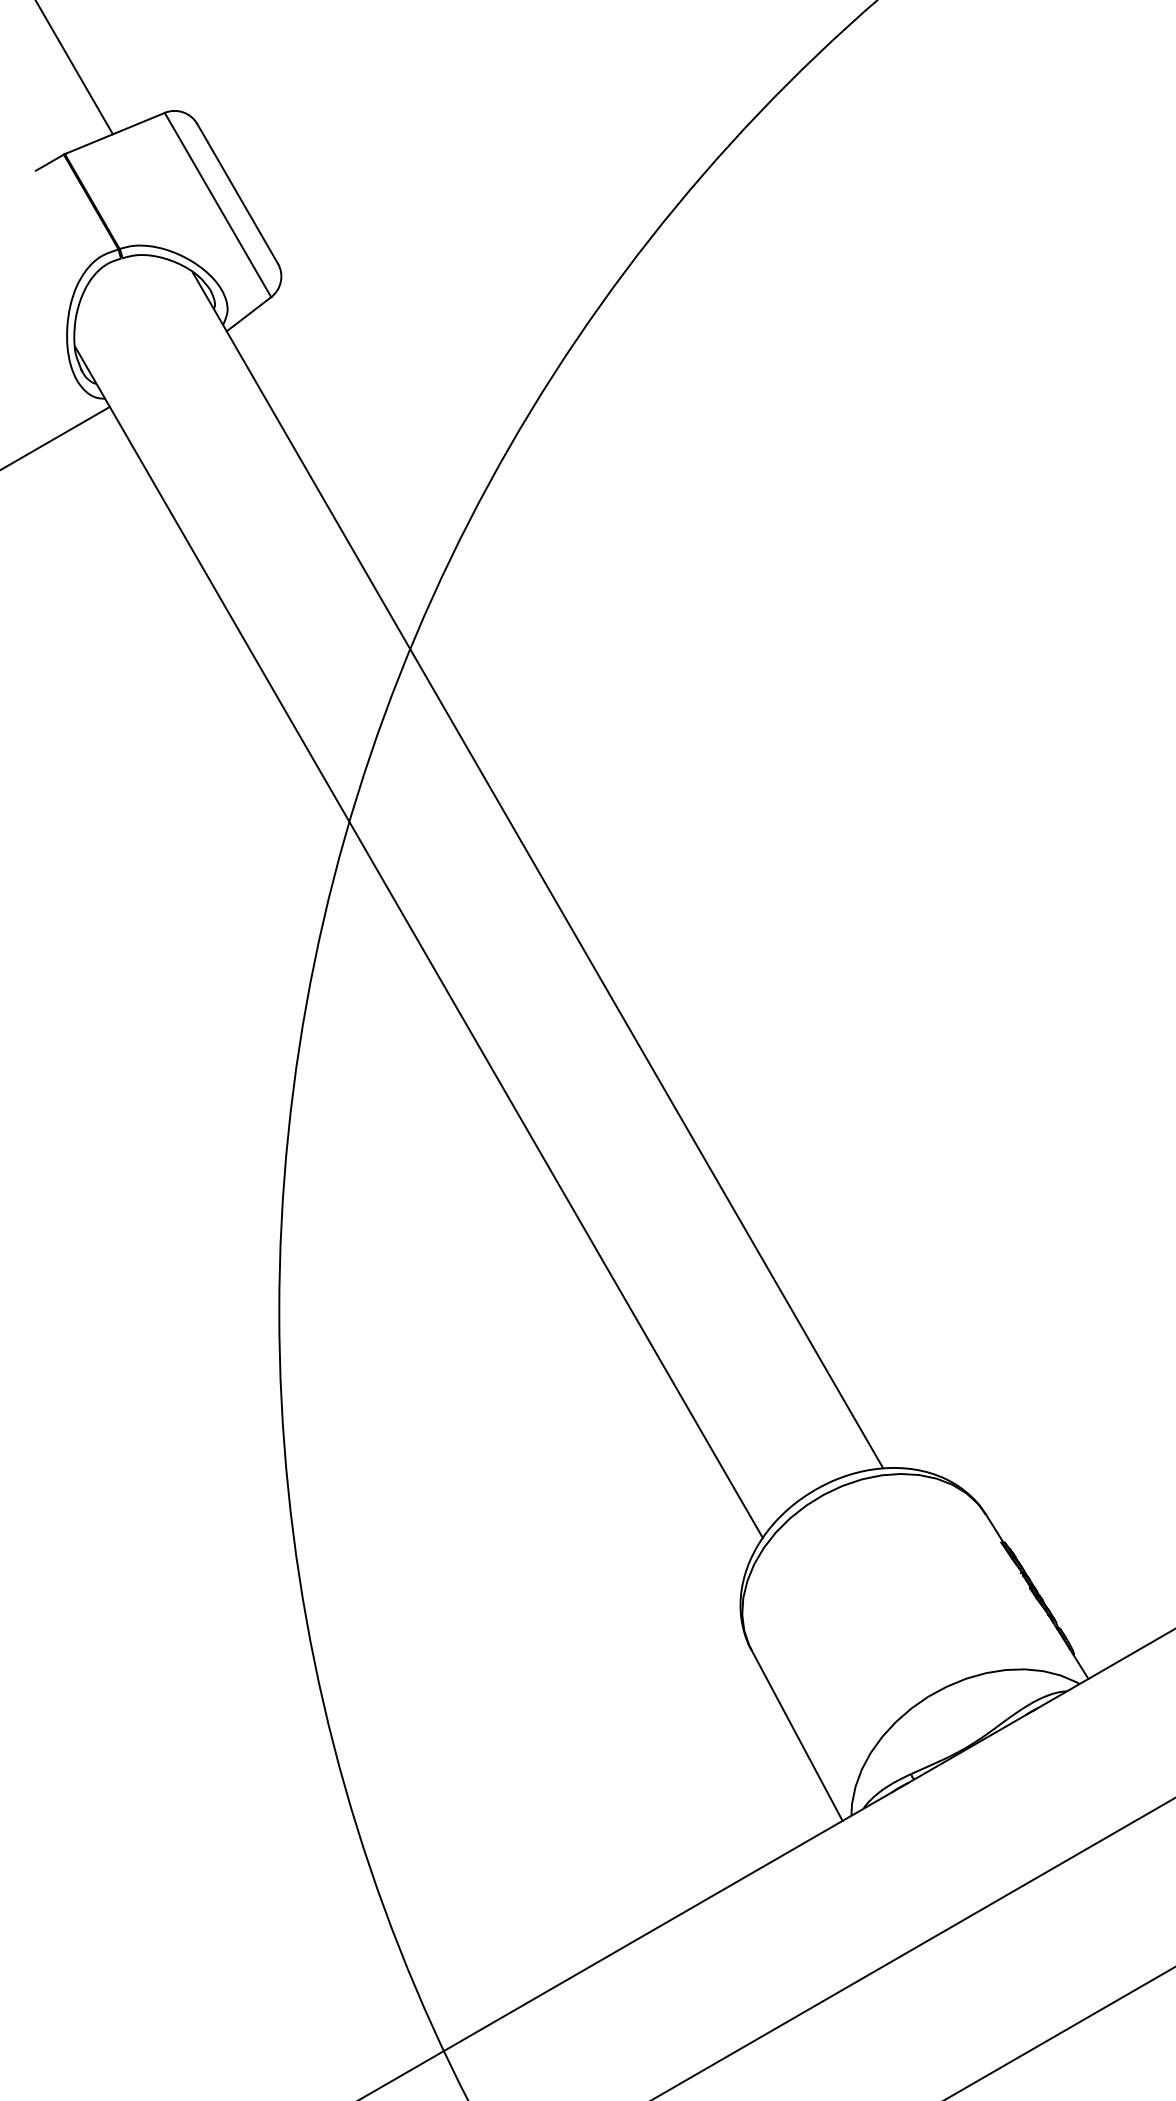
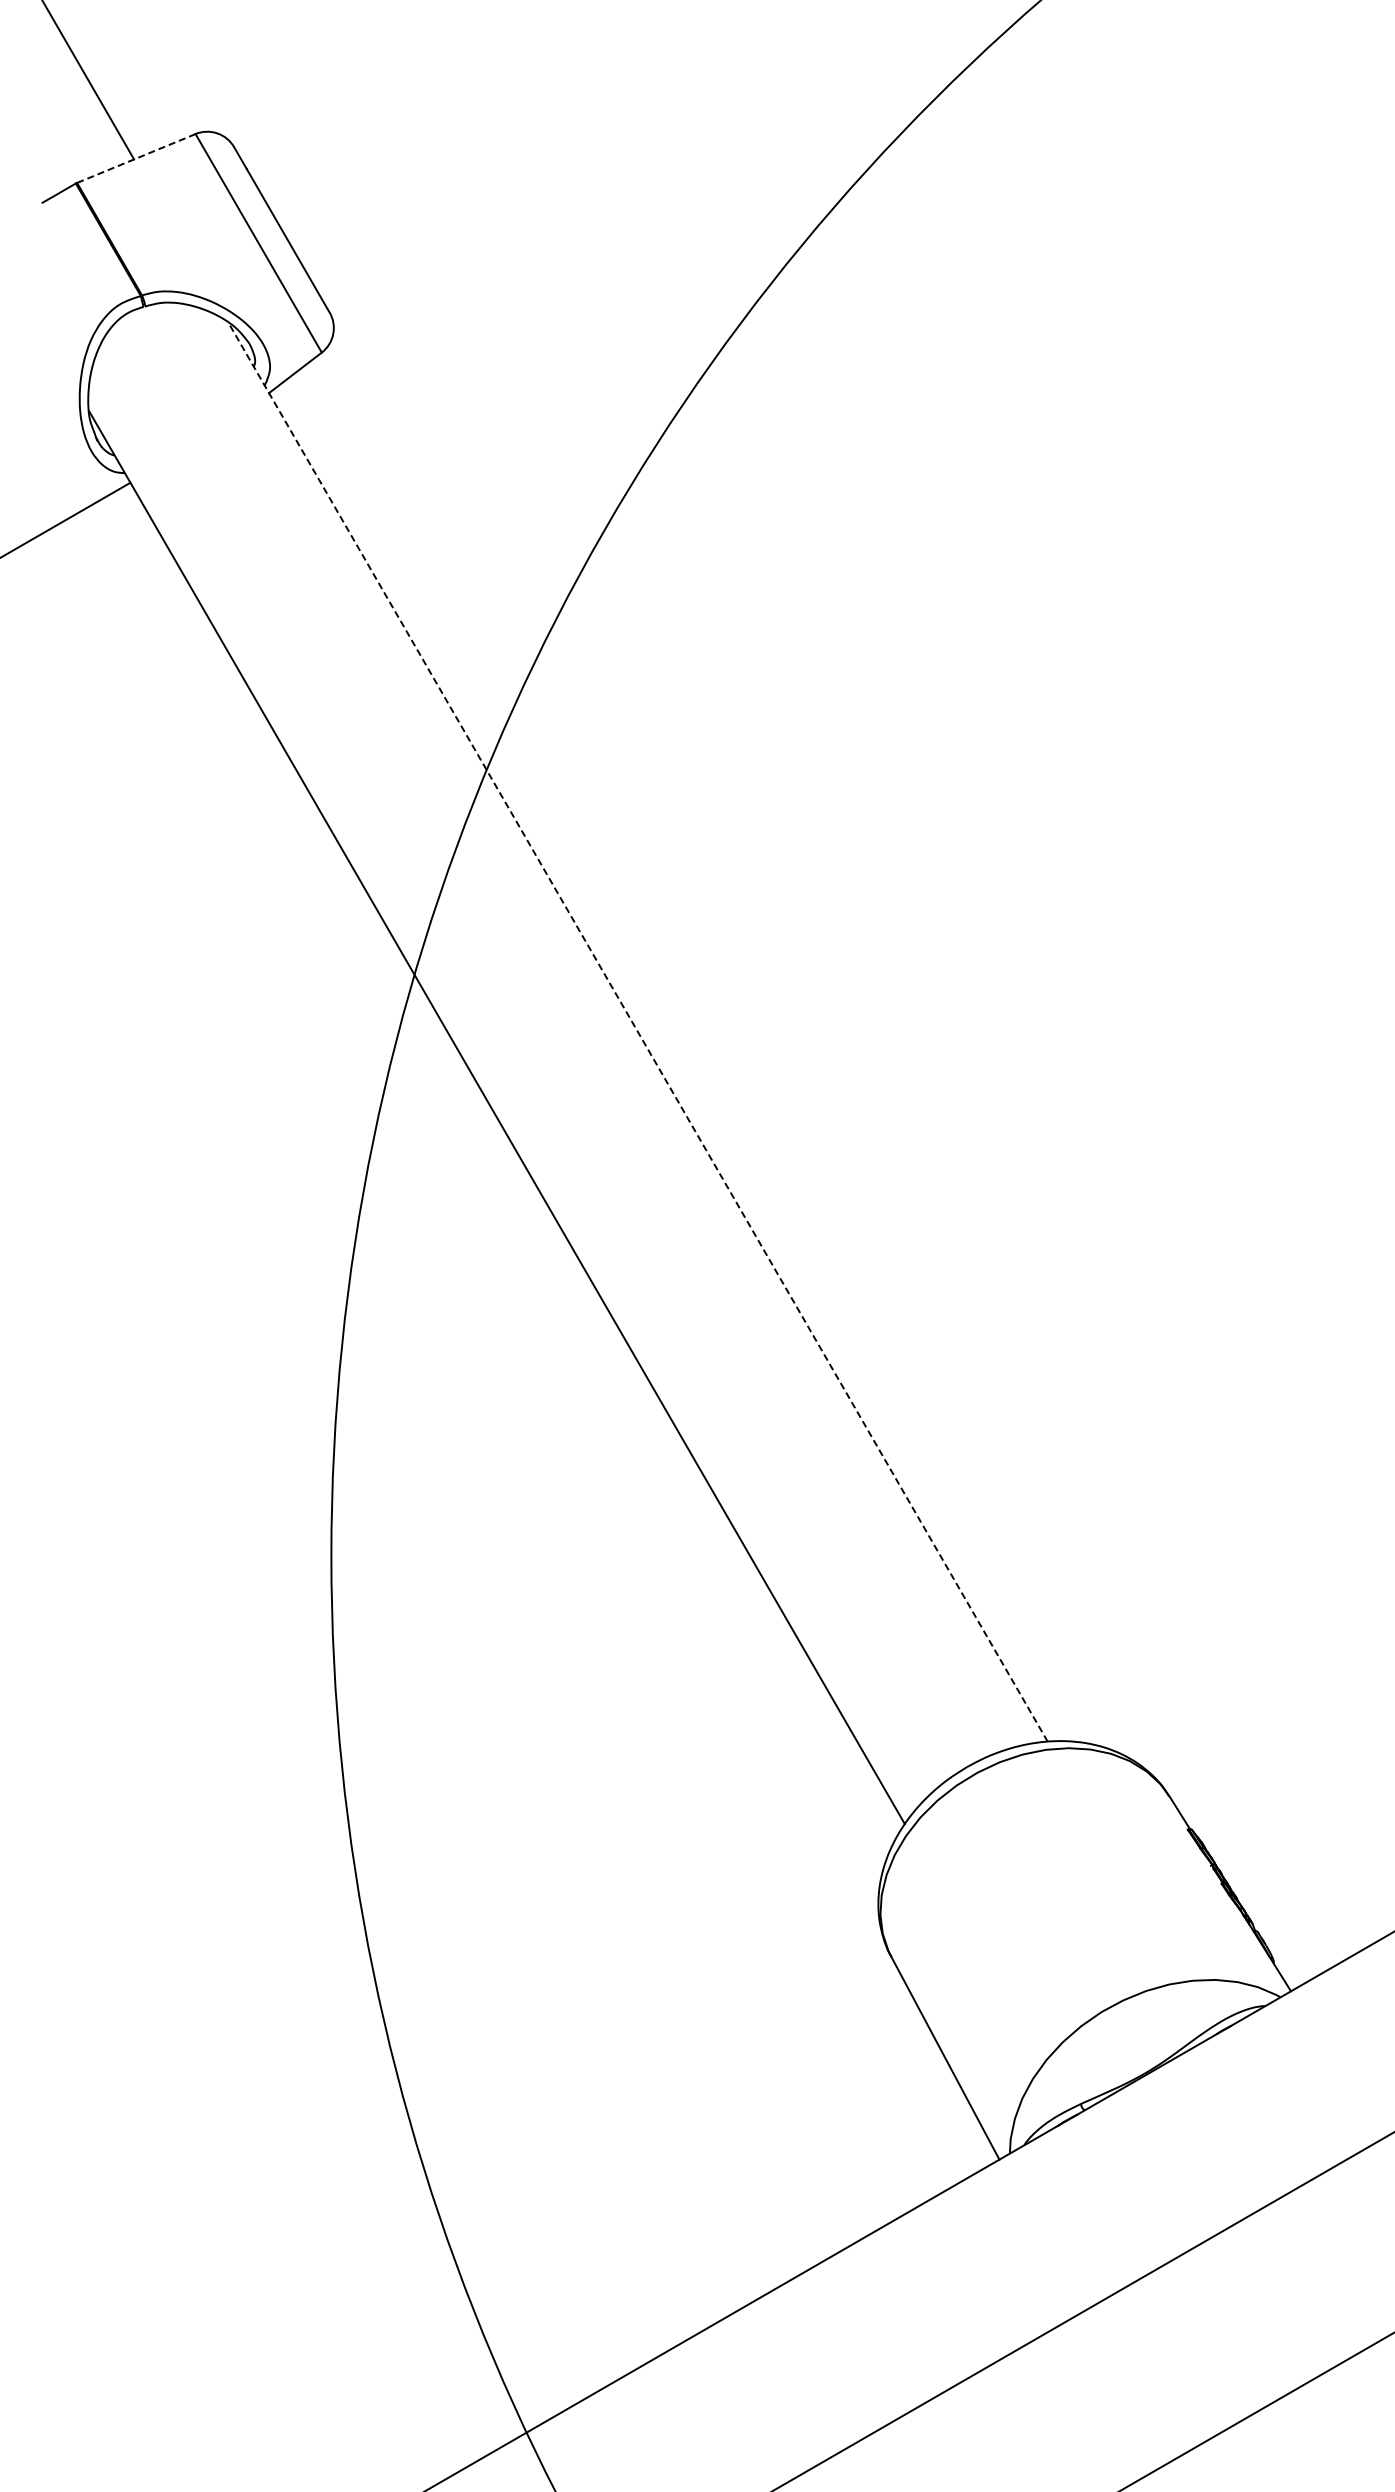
line: (115, 133) -> (137, 158), solid -> dashed
line: (538, 870) -> (638, 1032), solid -> dashed

